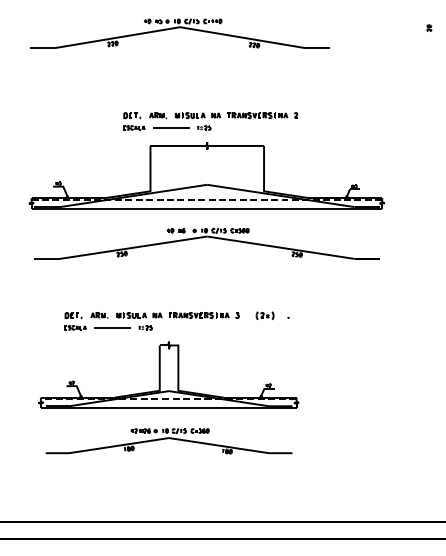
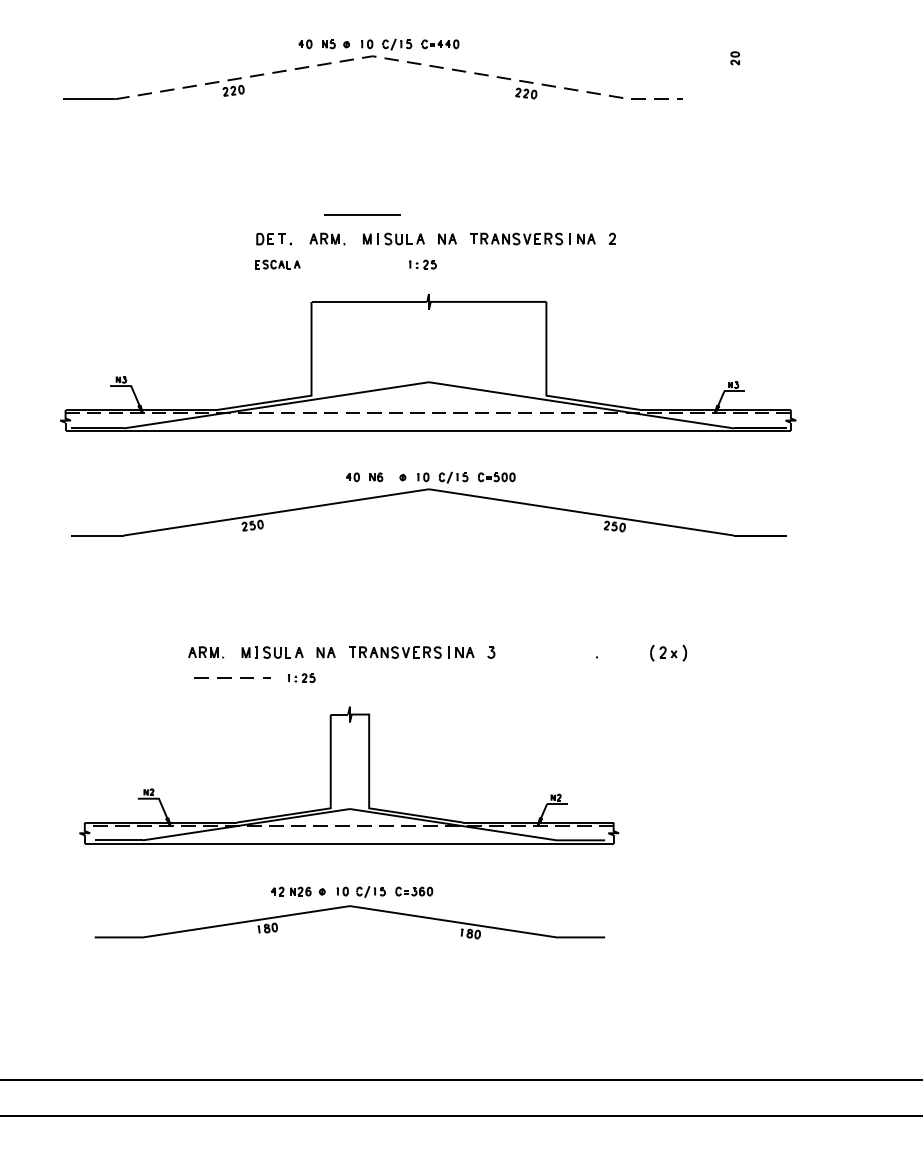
part: (429, 27) -> (735, 56), moved
line: (192, 29) -> (398, 60), solid -> dashed
line: (171, 127) -> (363, 214), moved
part: (264, 315) -> (667, 652), moved
part: (75, 321) -> (156, 664), removed
line: (112, 327) -> (232, 677), solid -> dashed

